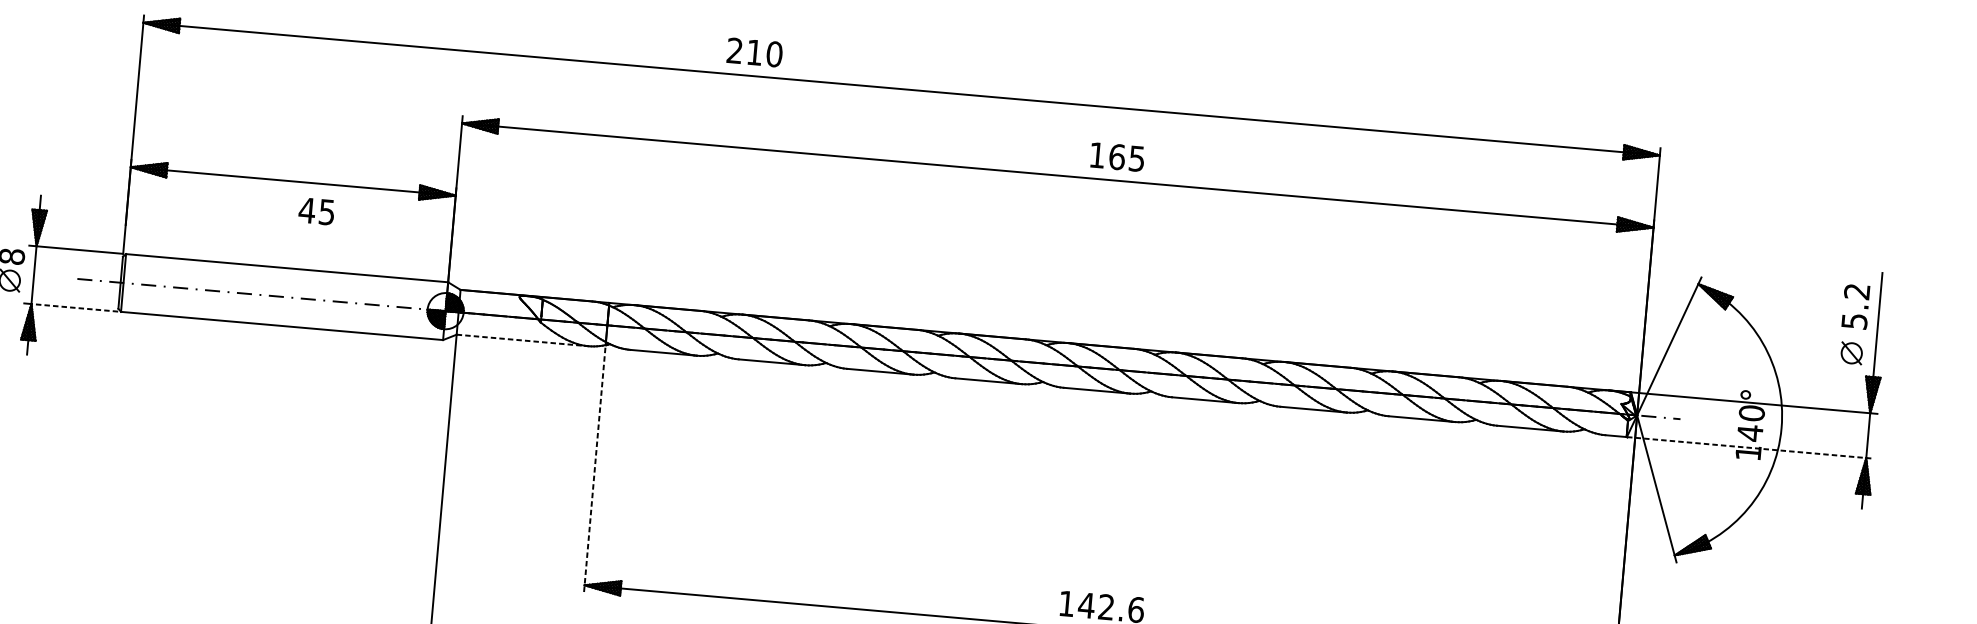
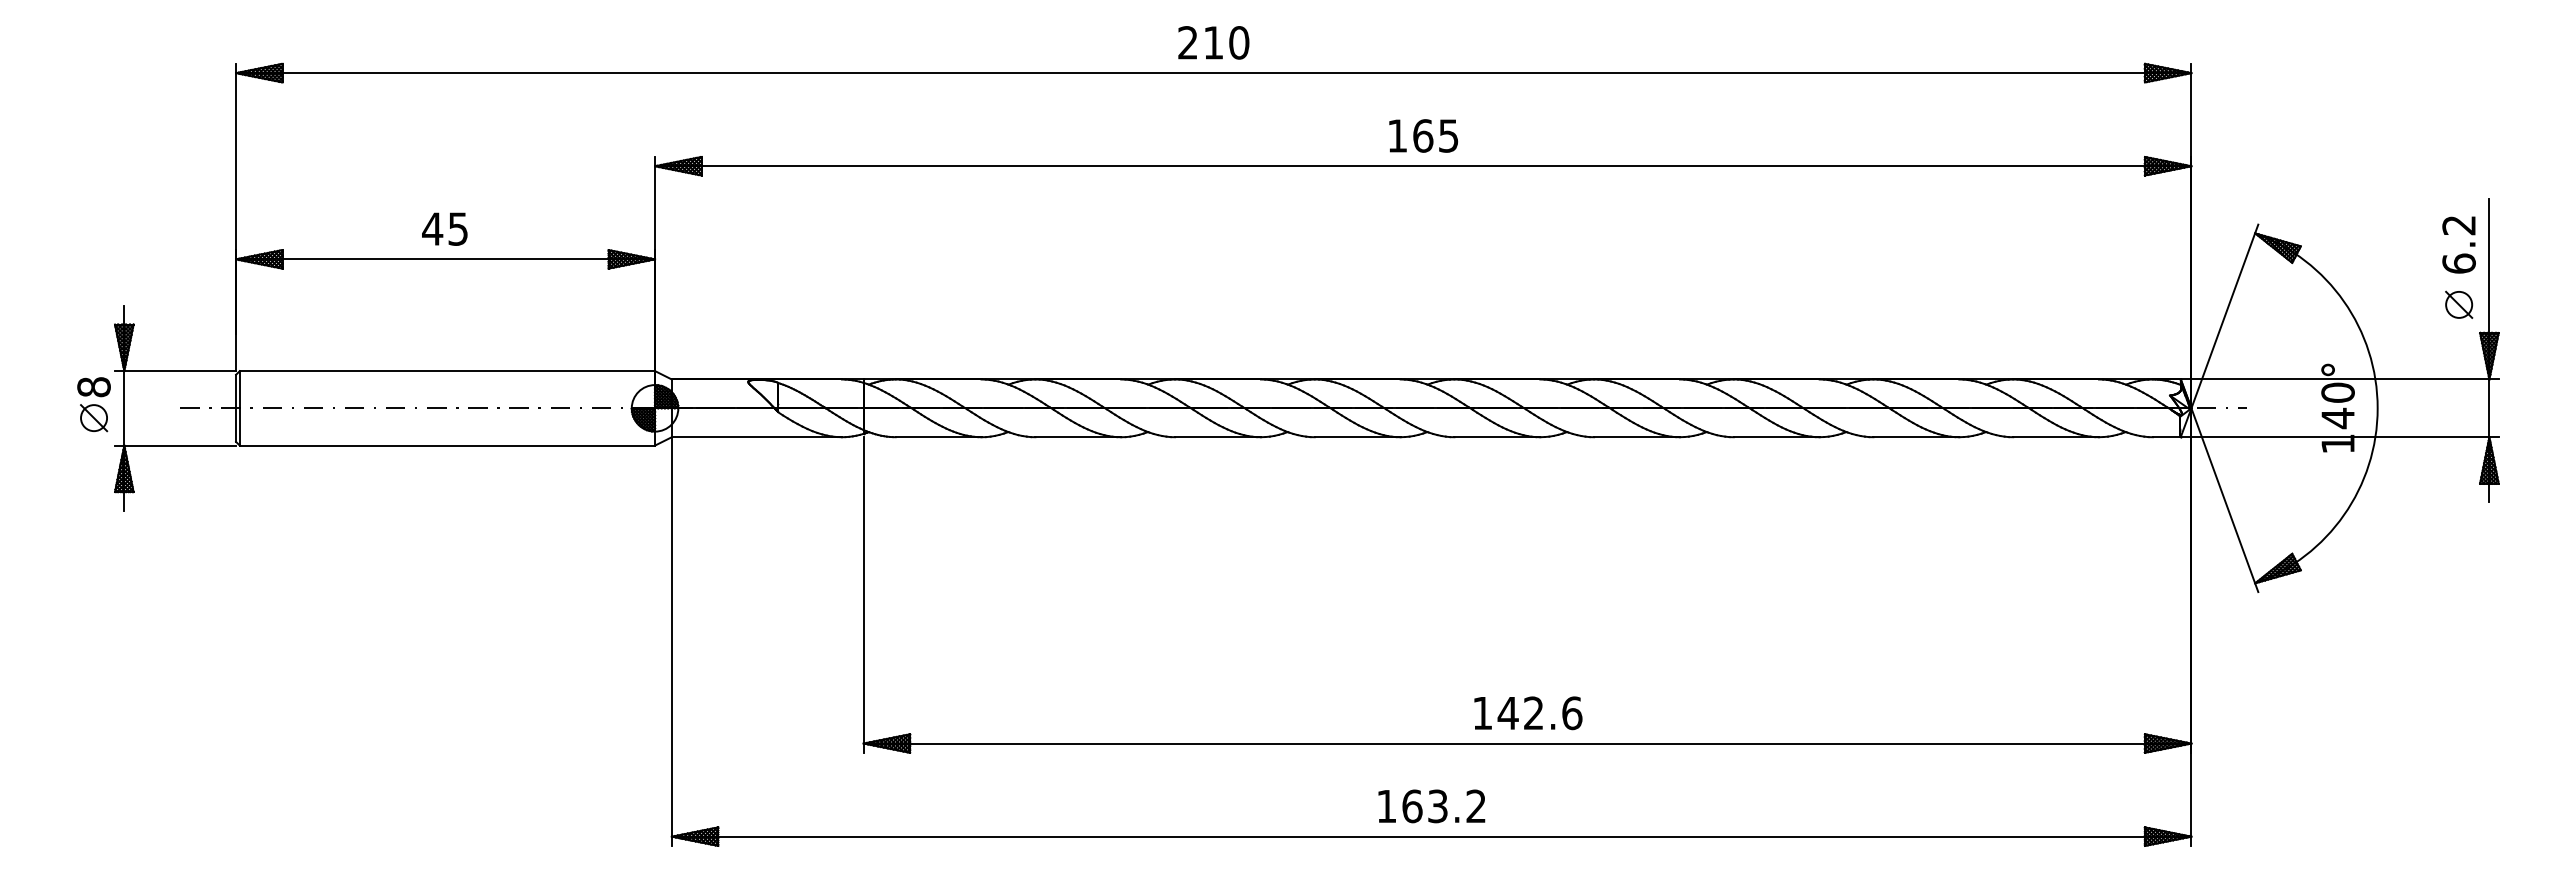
text: (754, 52) -> (1213, 42), moved
text: (1117, 156) -> (1423, 135), moved
text: (316, 210) -> (444, 228), moved
line: (75, 307) -> (180, 445), dashed -> solid
text: (1854, 321) -> (2458, 263), 5.2 -> 6.2
line: (523, 340) -> (757, 437), dashed -> solid
line: (1750, 448) -> (2339, 437), dashed -> solid
line: (594, 470) -> (863, 595), dashed -> solid

